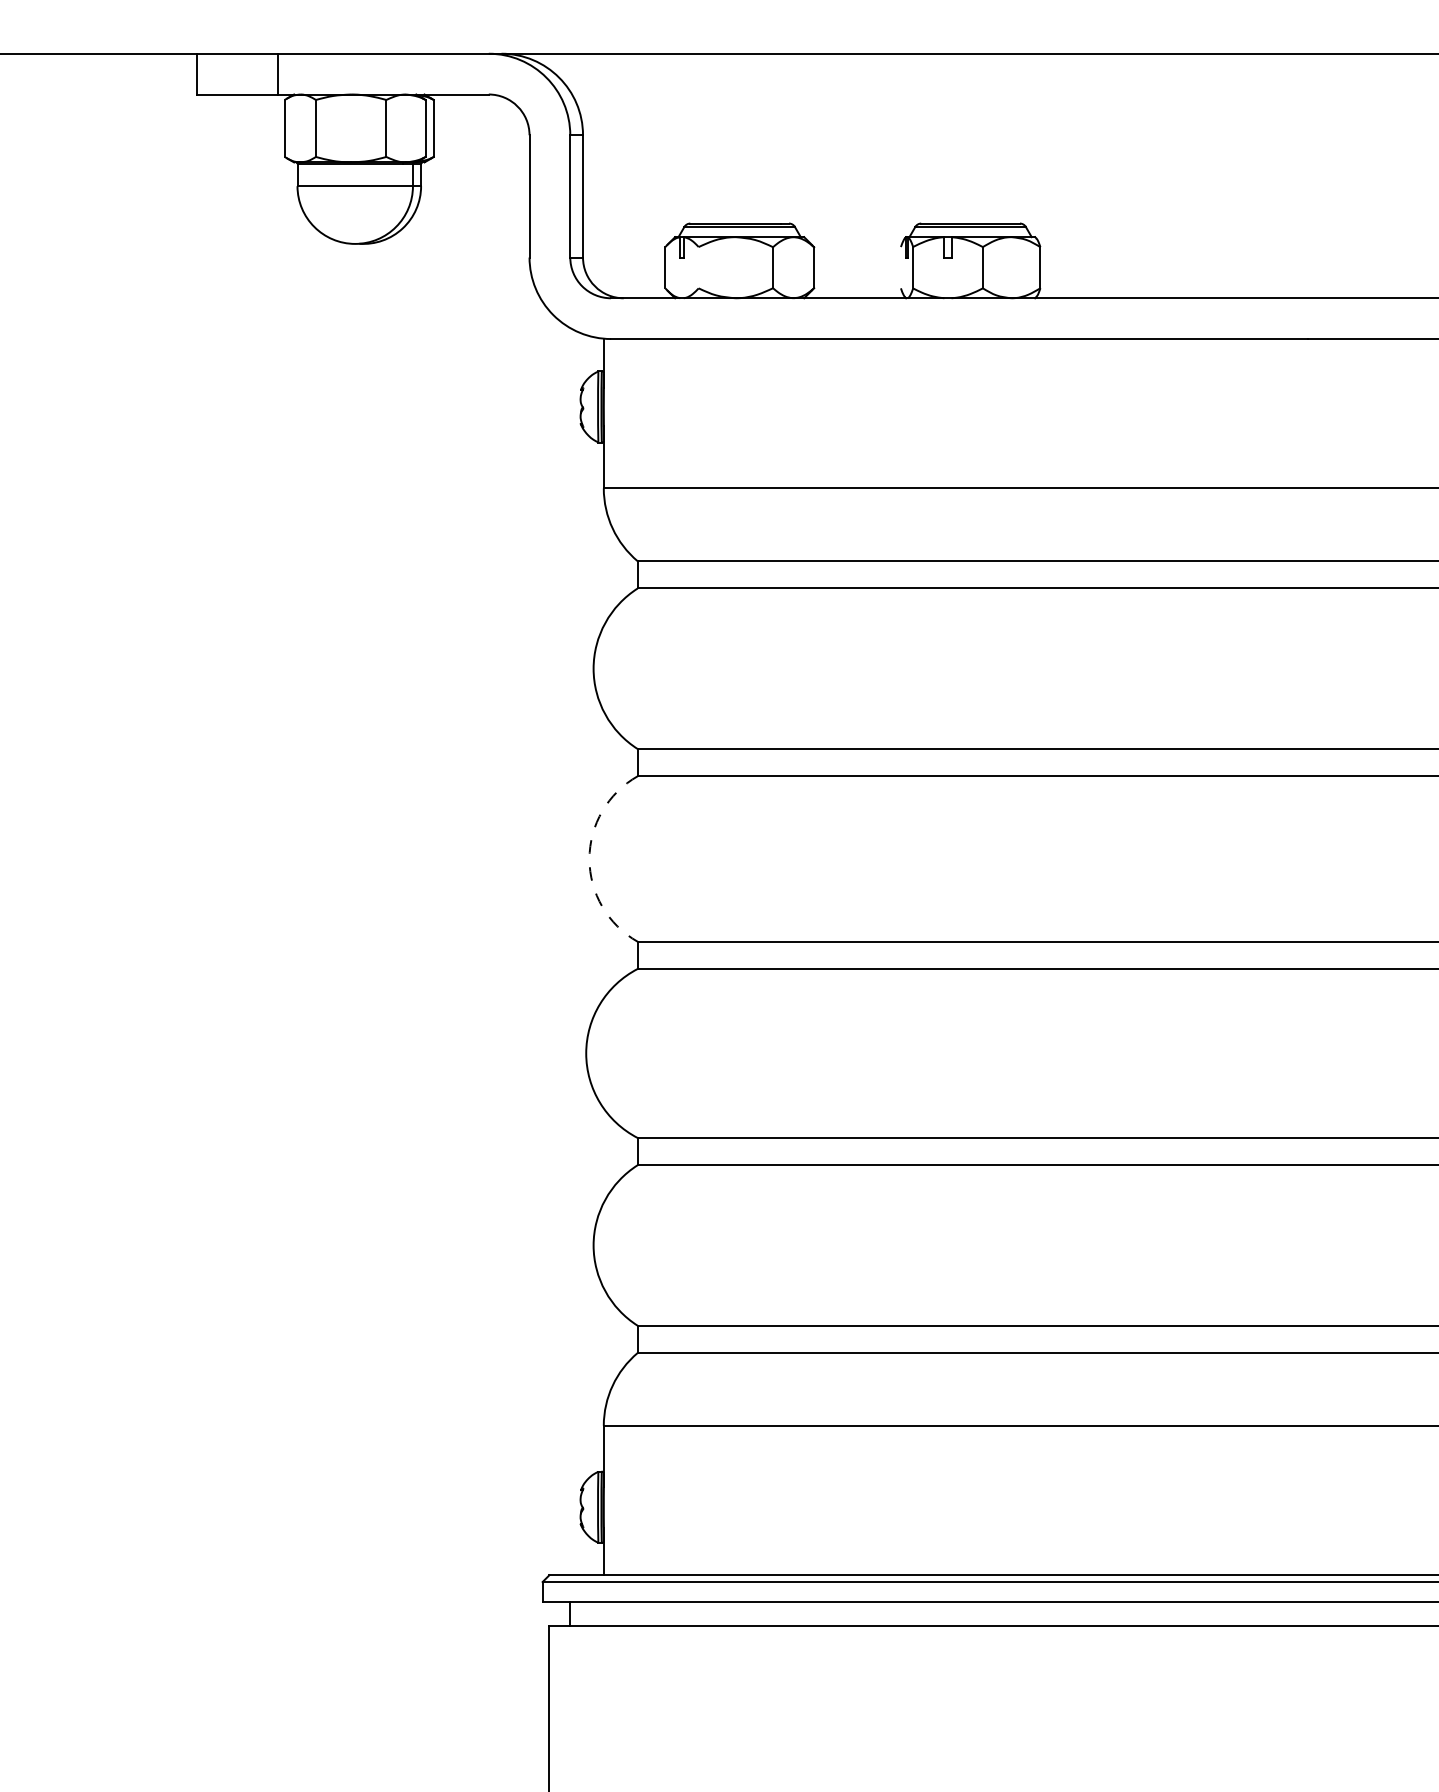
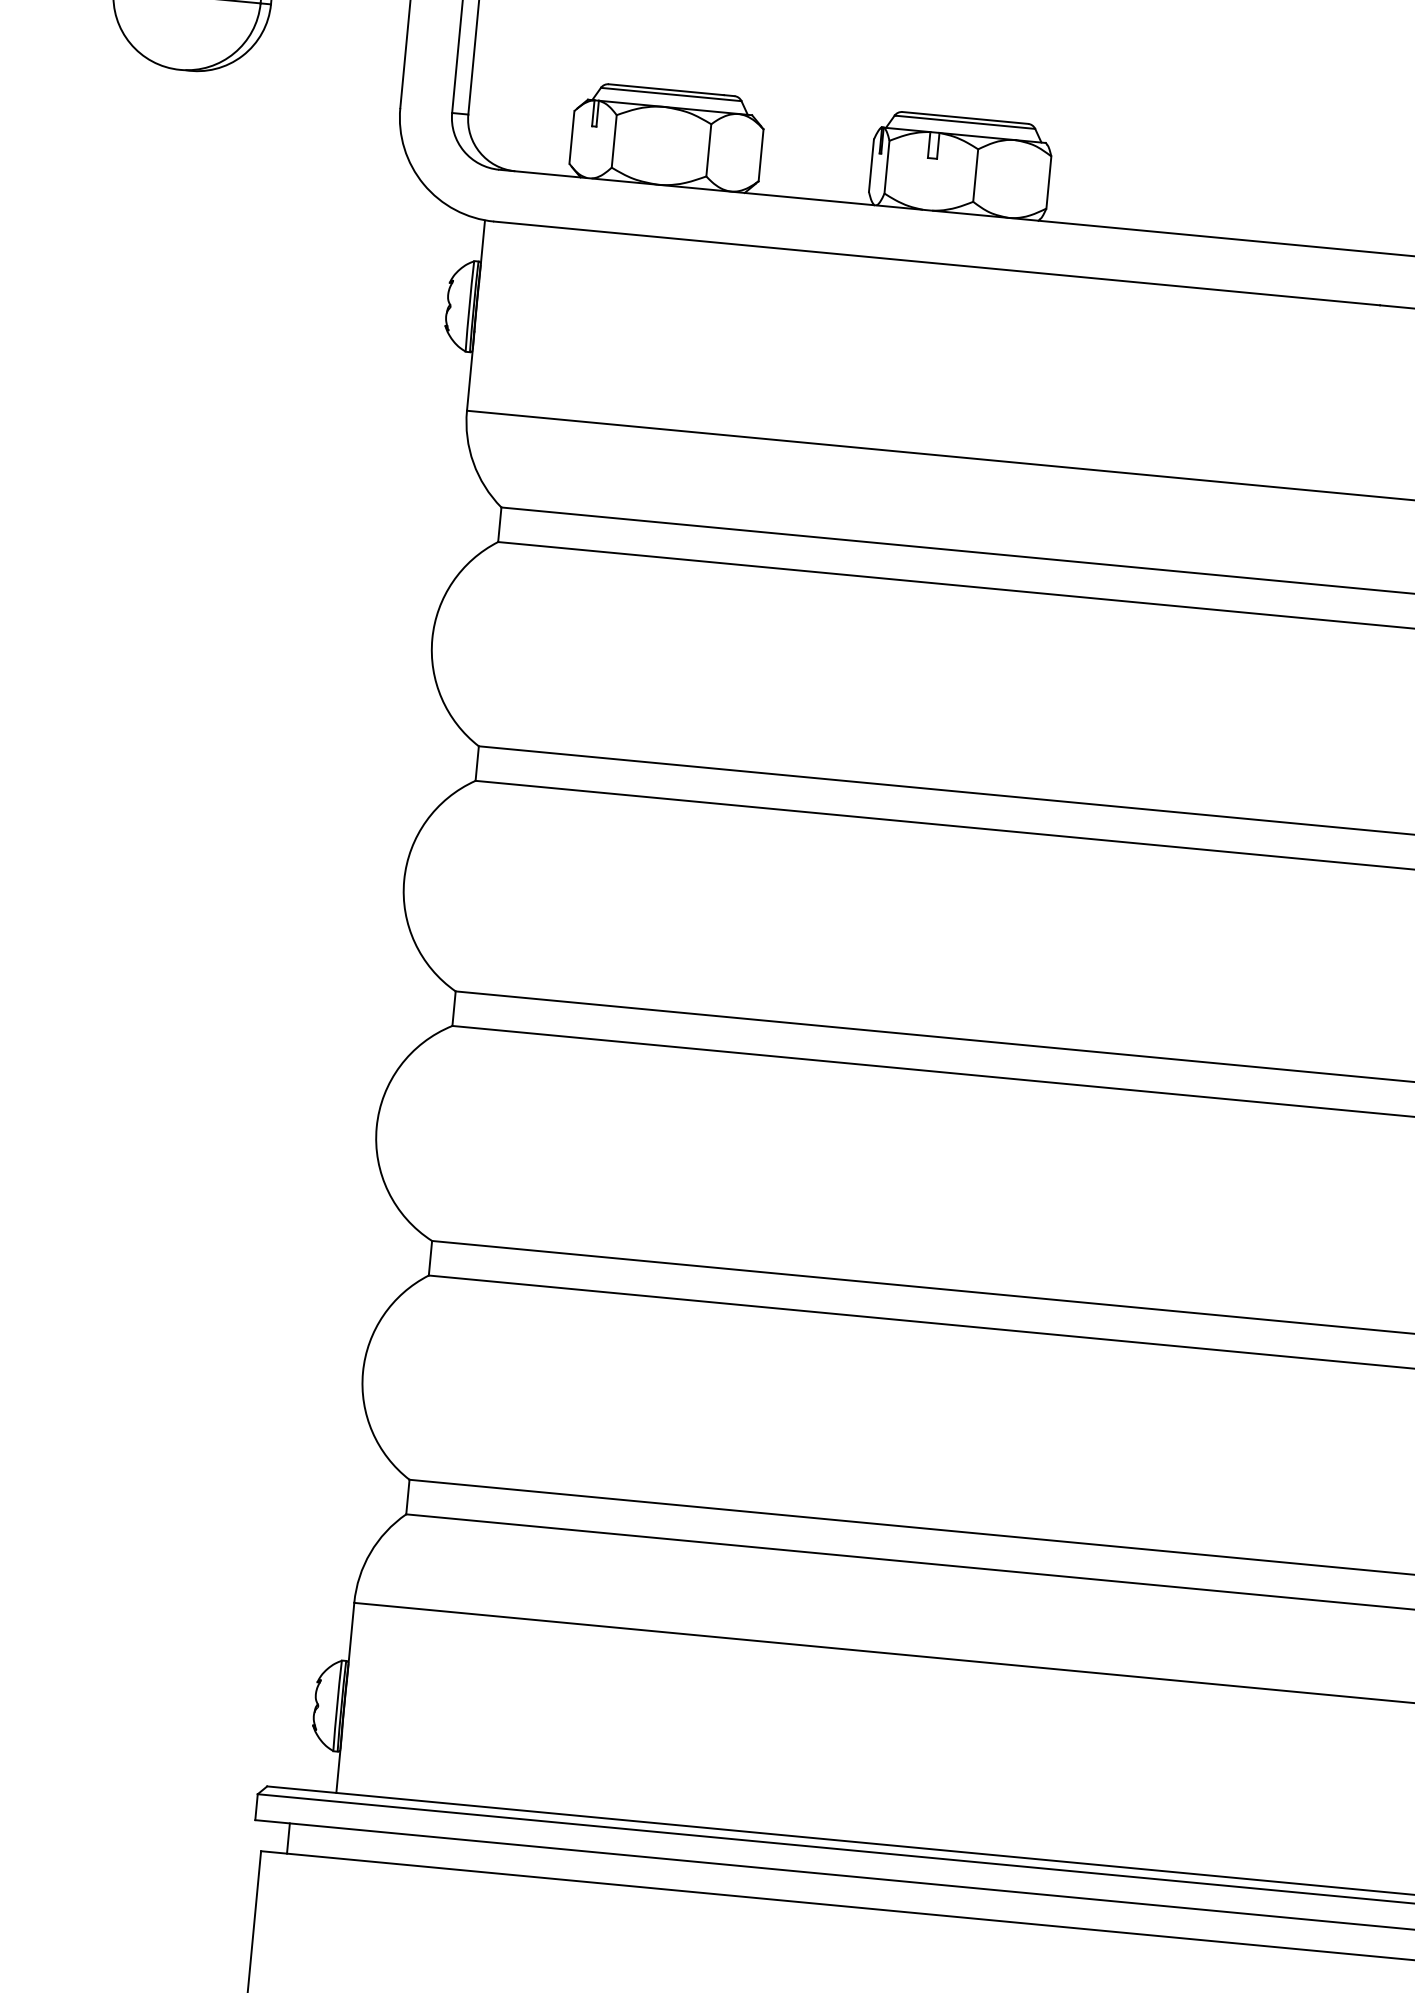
line: (698, 267) -> (614, 141), added
line: (900, 267) -> (870, 165), added
arc: (589, 859) -> (404, 880), dashed -> solid

